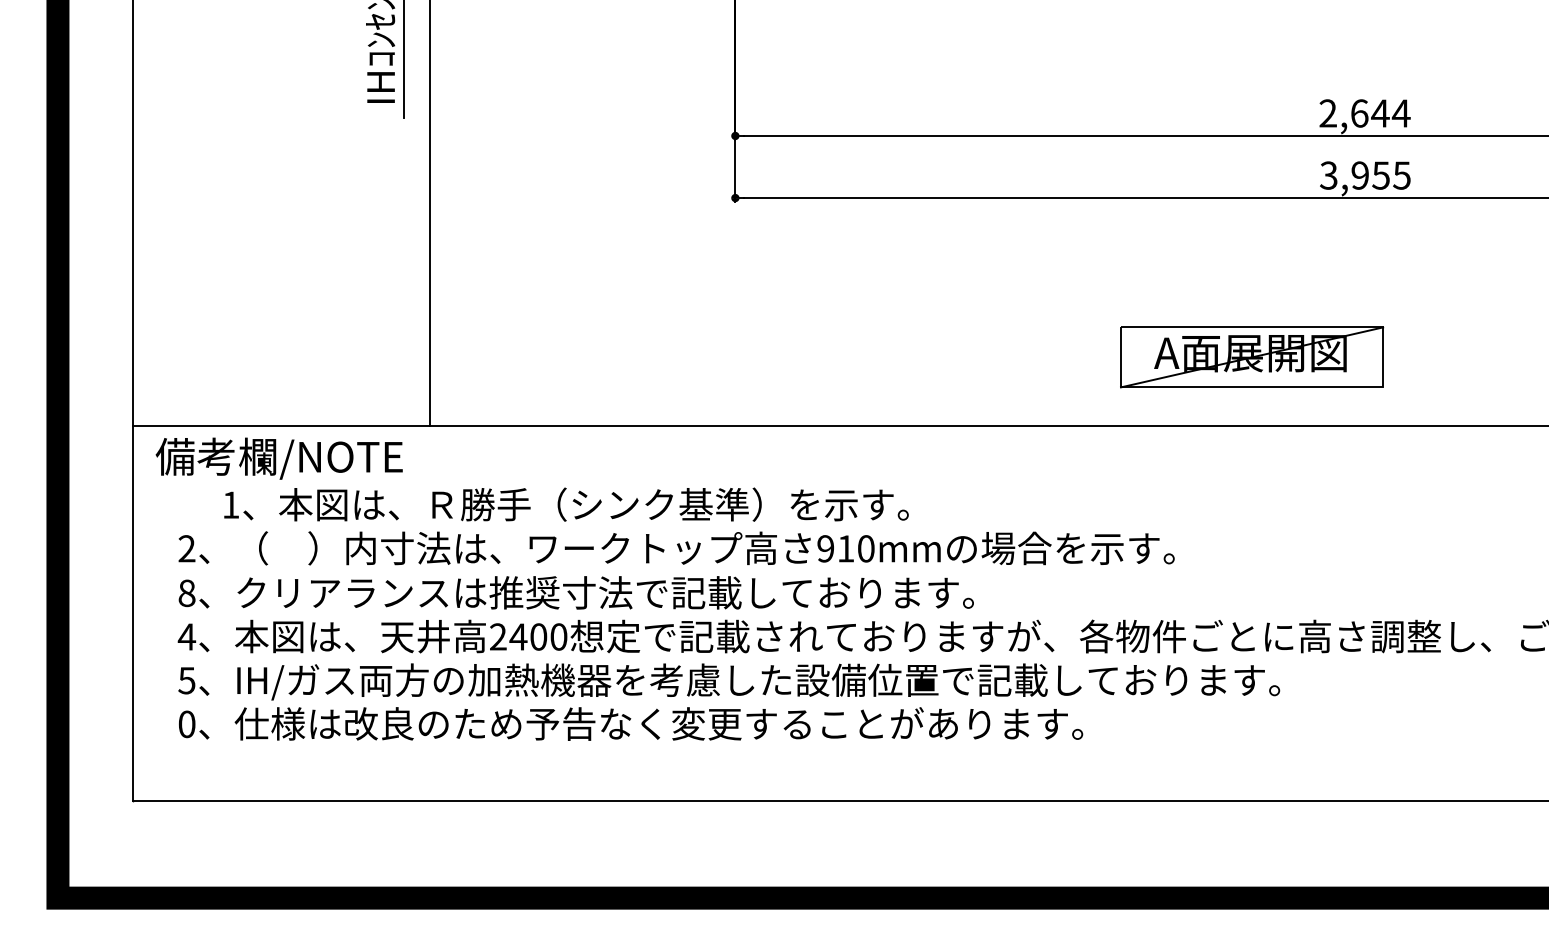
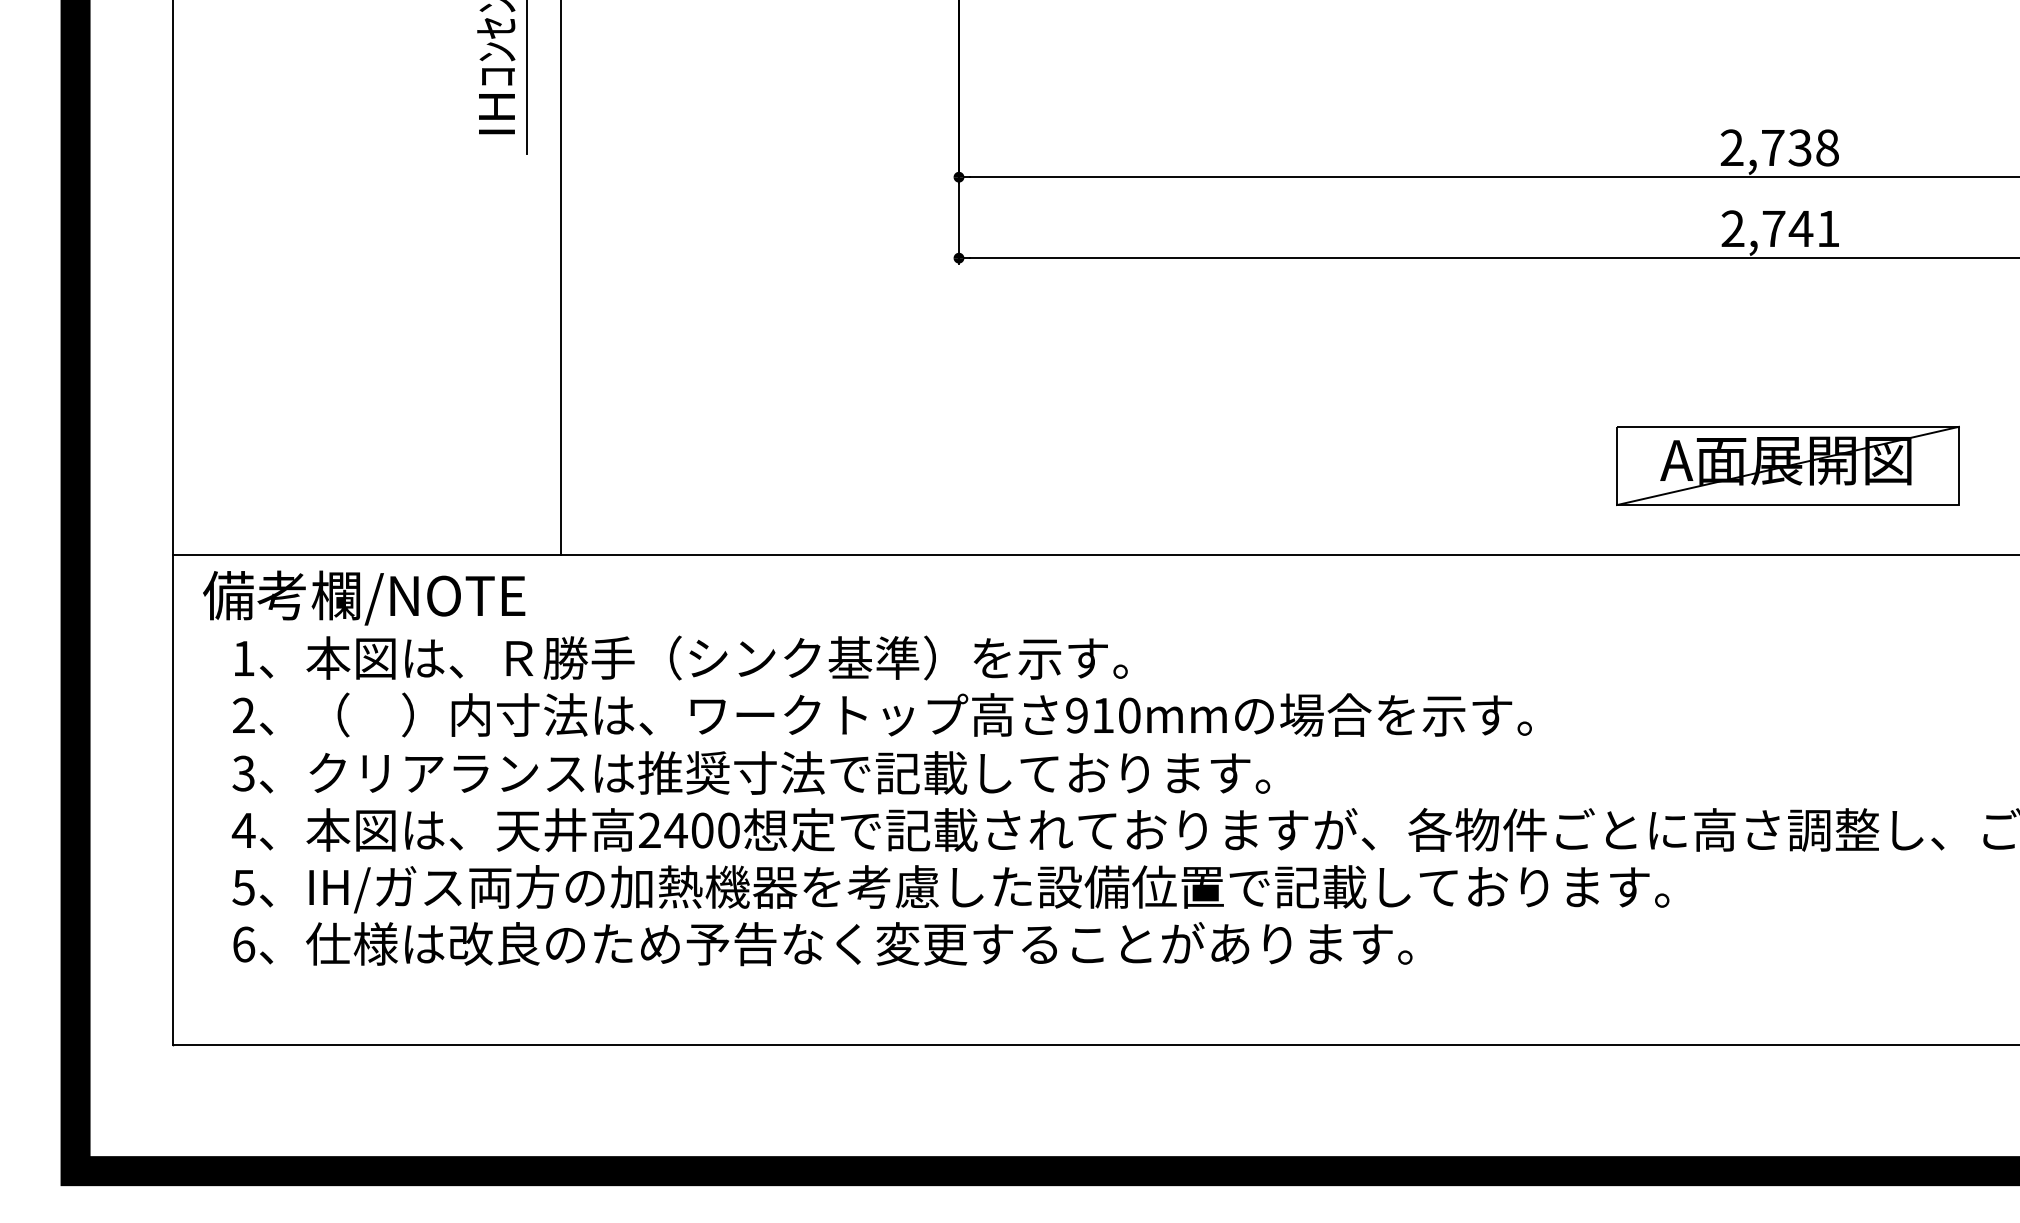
text: (1380, 113) -> (1800, 147), 2,644 -> 2,738
text: (1365, 175) -> (1780, 228), 3,955 -> 2,741
part: (1252, 357) -> (1788, 466), moved
text: (566, 504) -> (681, 657), moved
text: (186, 592) -> (243, 772), 8 -> 3
text: (186, 724) -> (243, 944), 0 -> 6

